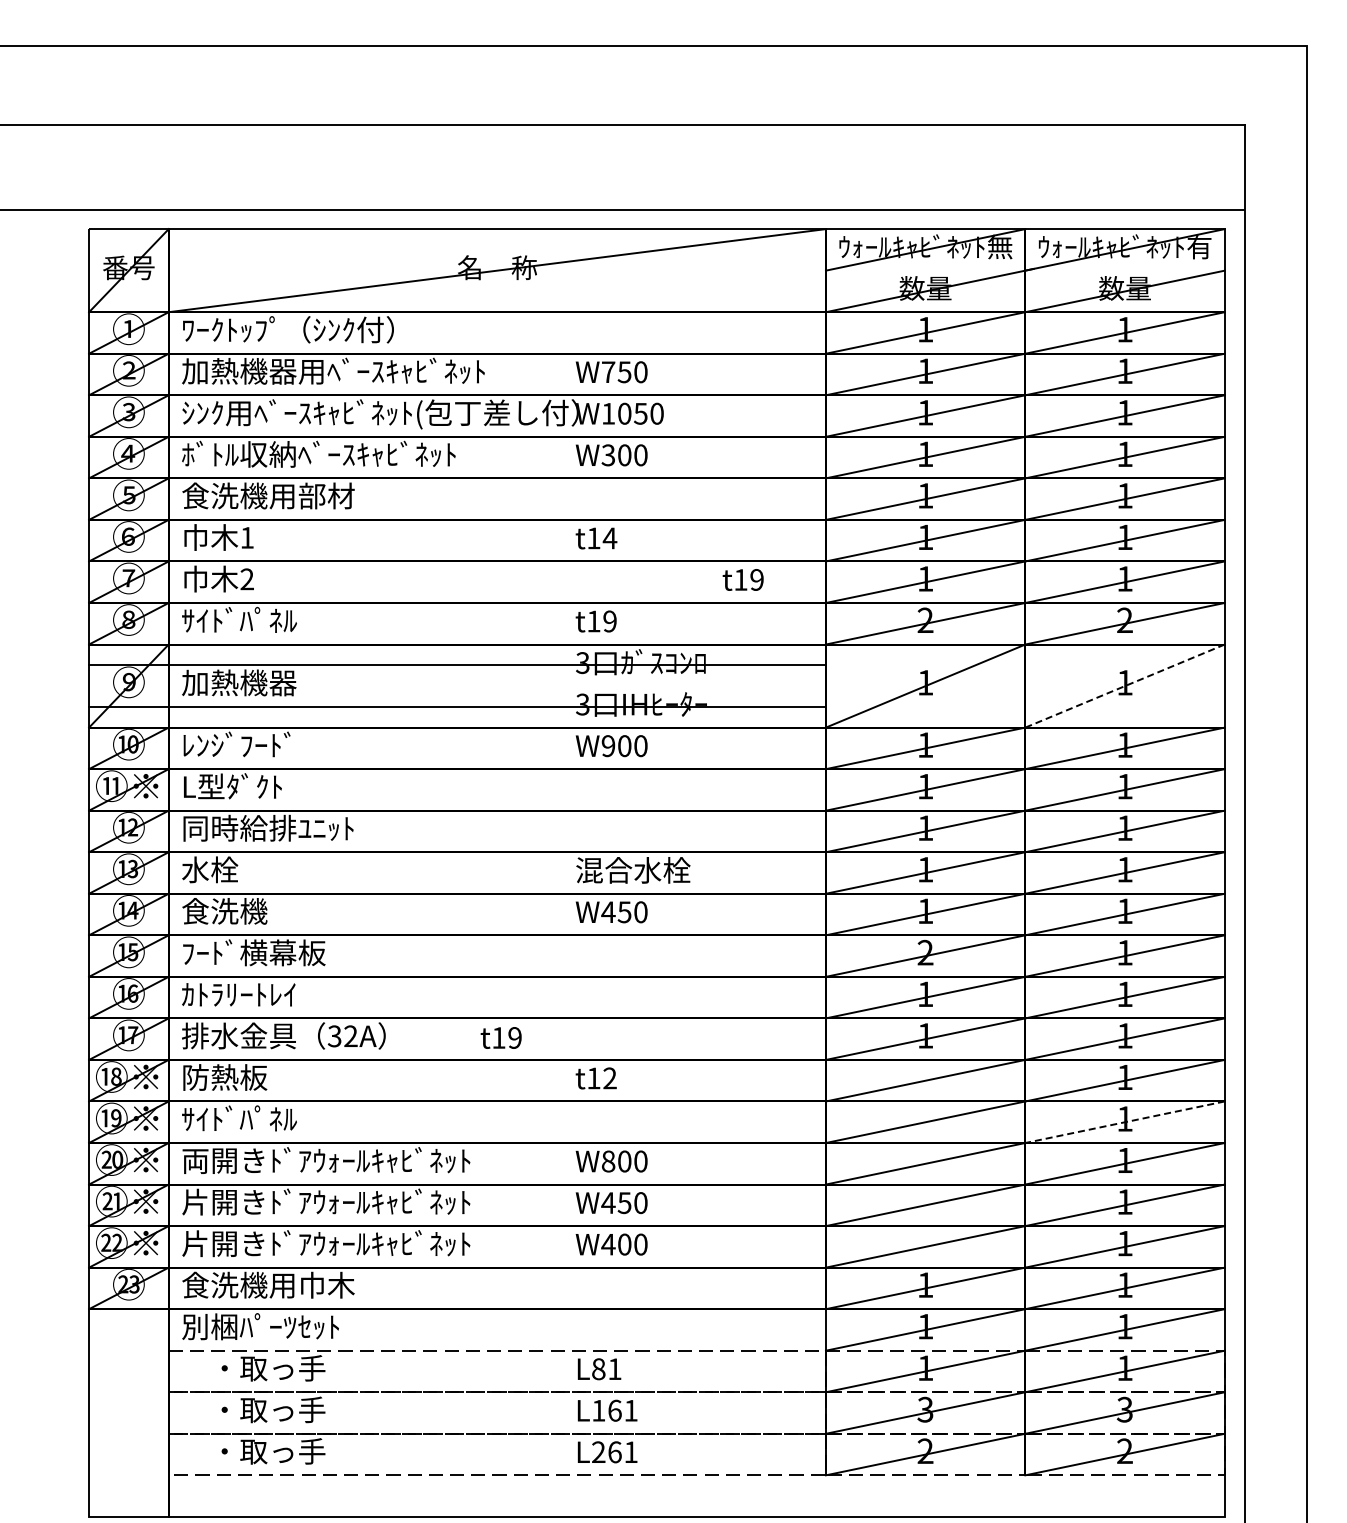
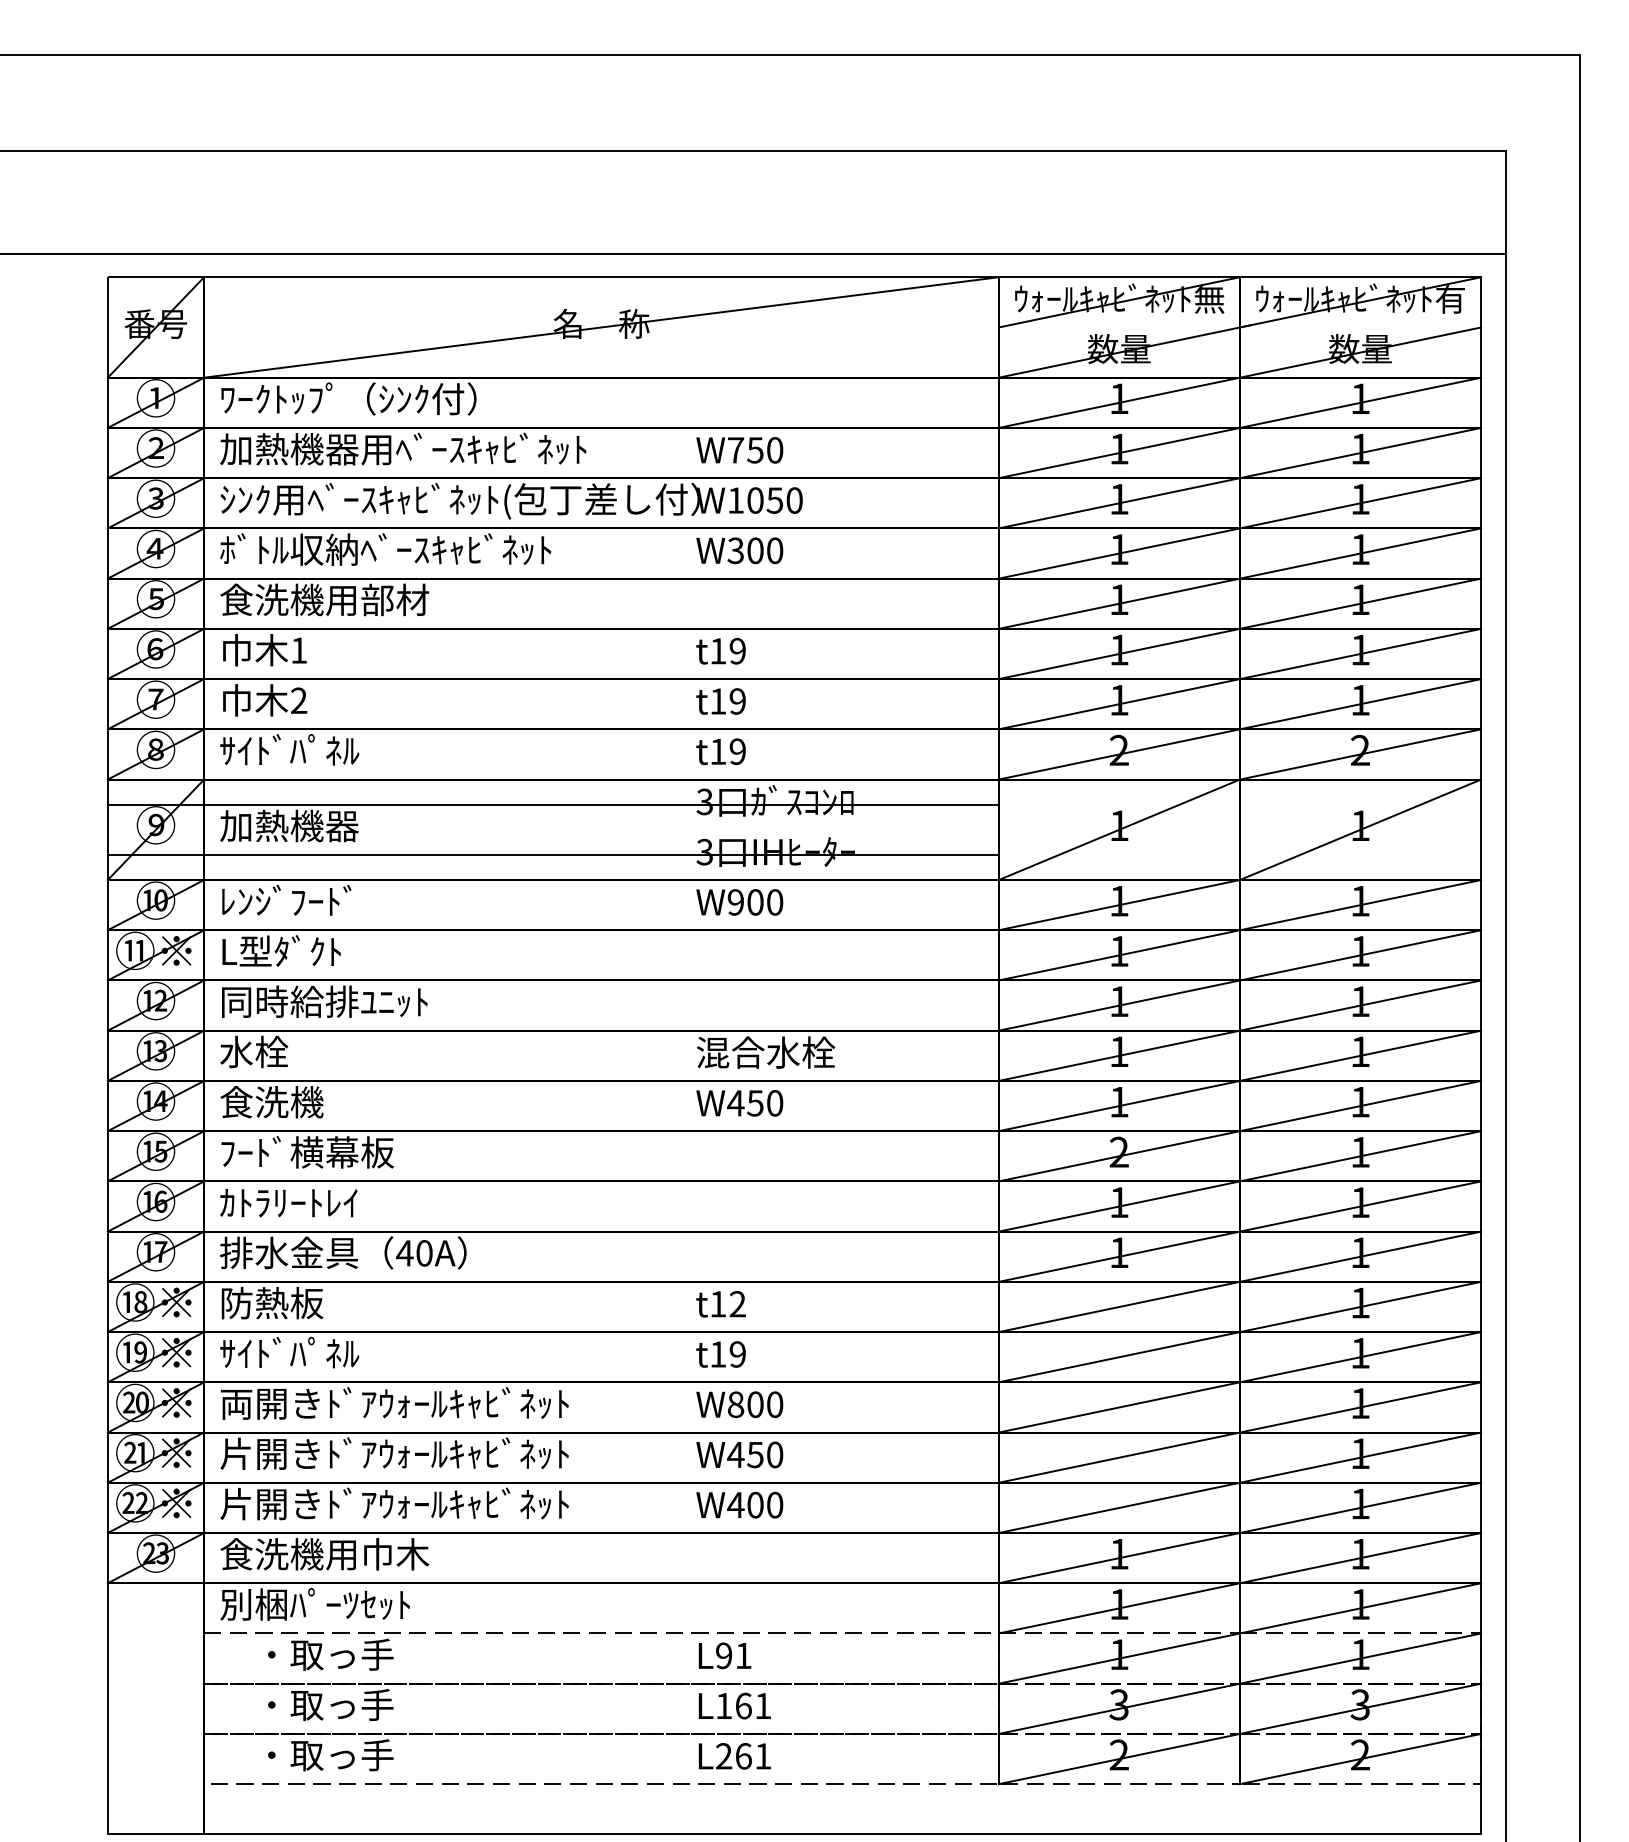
text: (609, 538) -> (737, 651), t14 -> t19
text: (742, 579) -> (720, 700), moved
line: (1124, 686) -> (1359, 830), dashed -> solid
text: (342, 1036) -> (414, 1253), 32A -> 40A
text: (500, 1037) -> (720, 1353), moved
line: (1125, 1122) -> (1361, 1357), dashed -> solid
text: (598, 1369) -> (723, 1656), L81 -> L91

